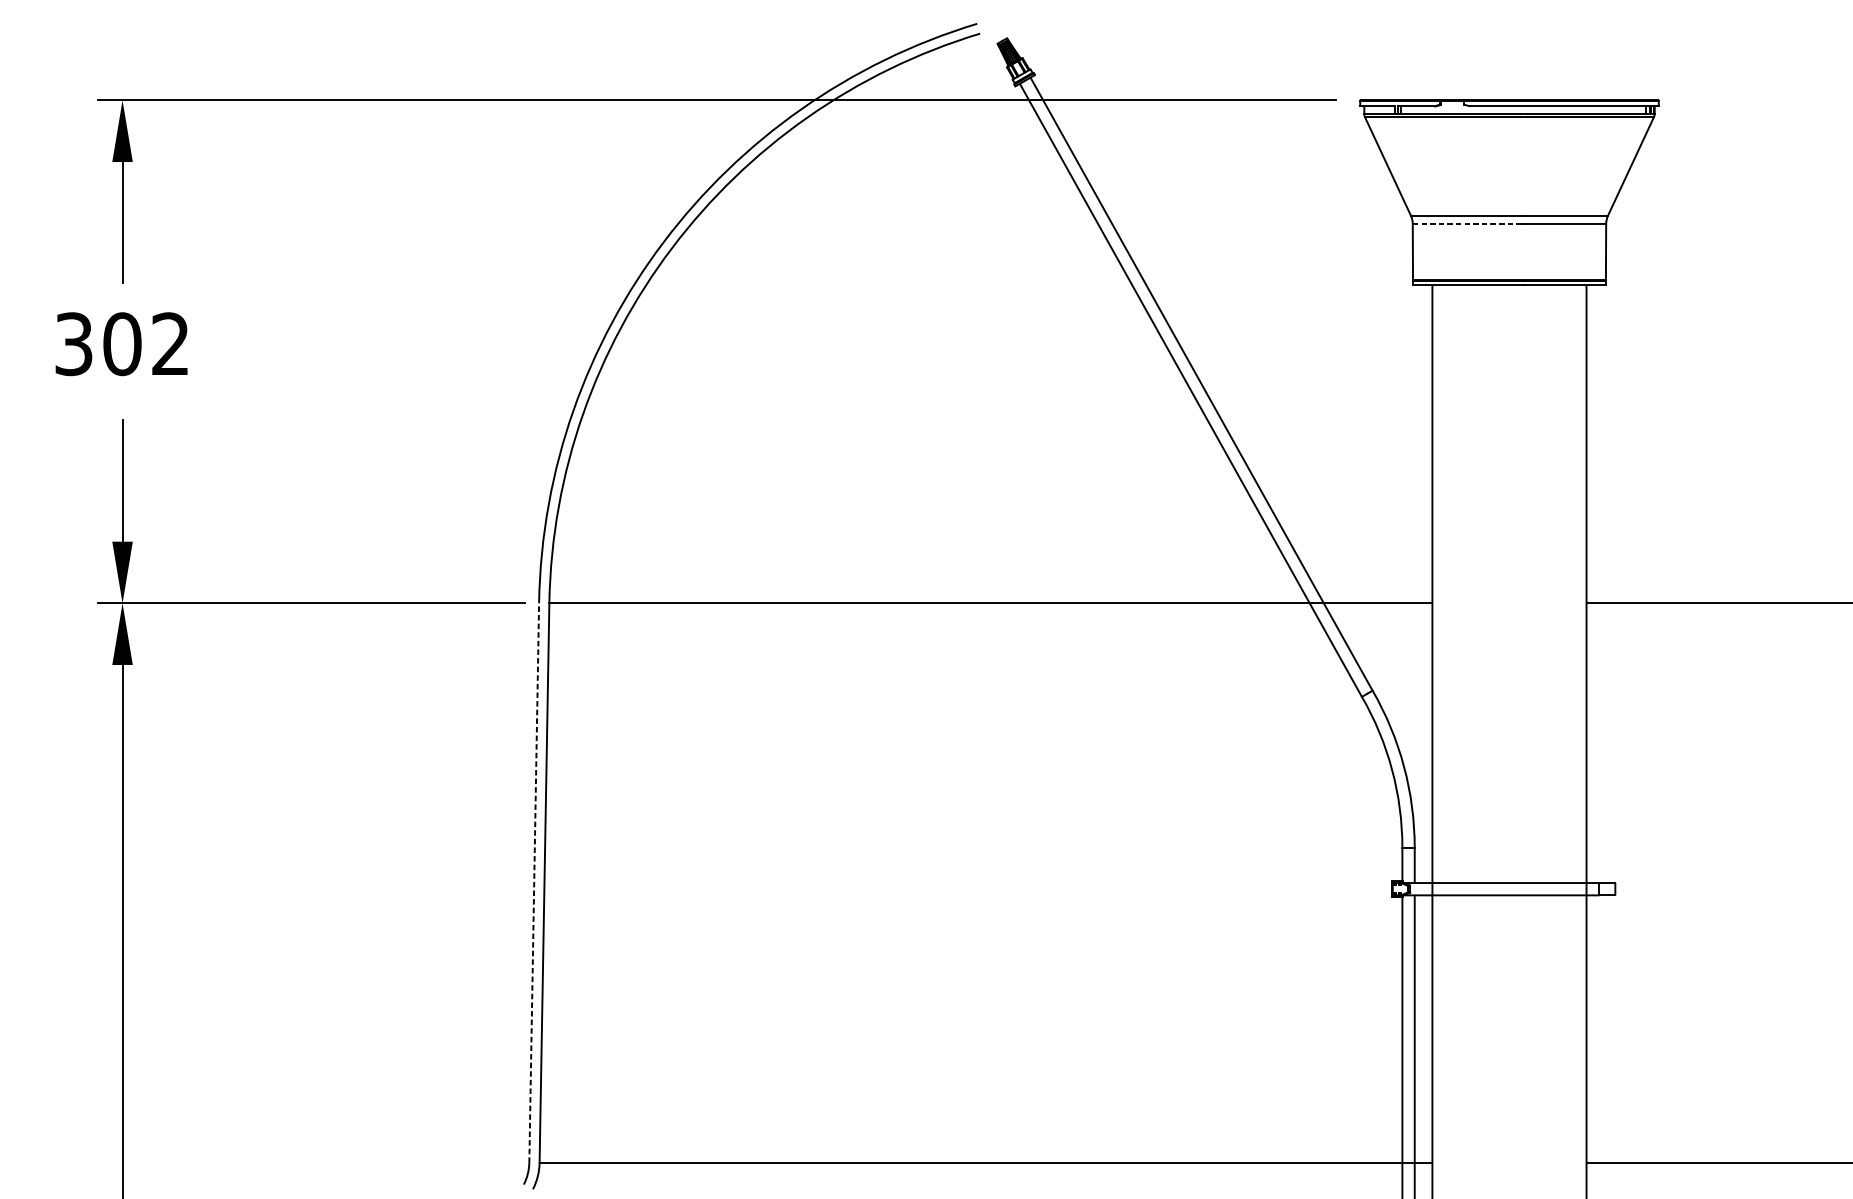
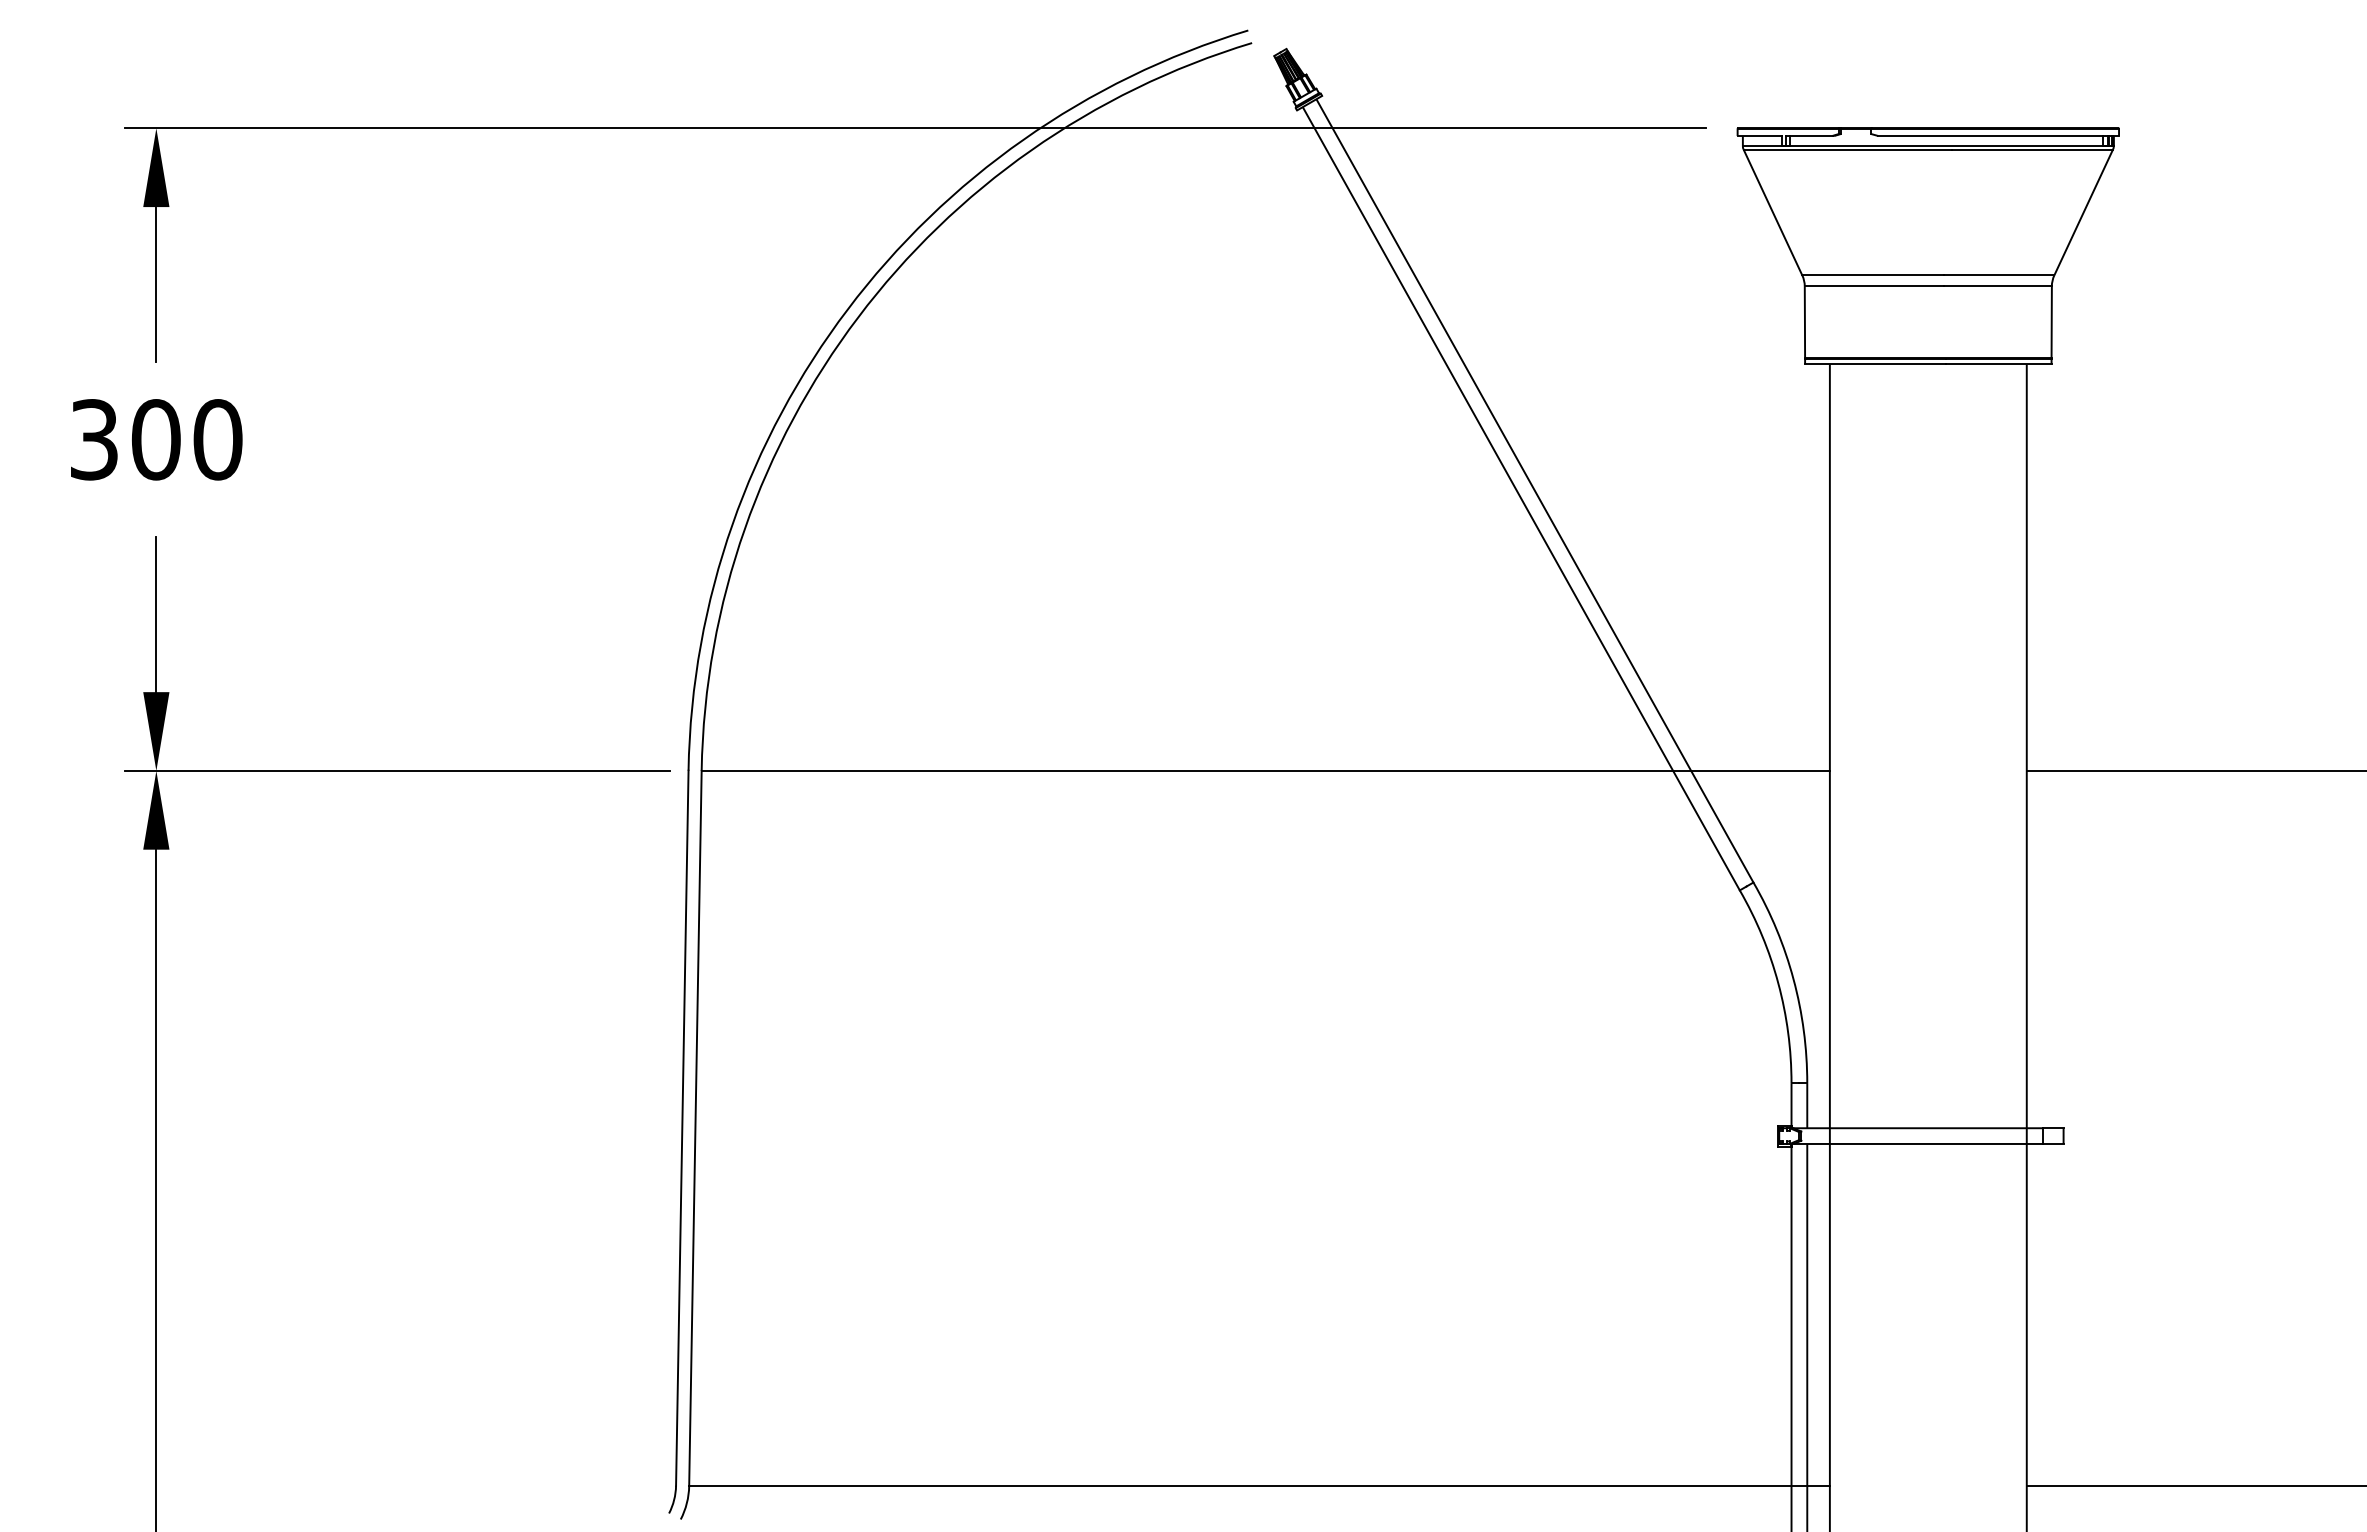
line: (1467, 224) -> (1874, 286), dashed -> solid
text: (170, 343) -> (217, 439), 302 -> 300
line: (534, 883) -> (682, 1128), dashed -> solid

